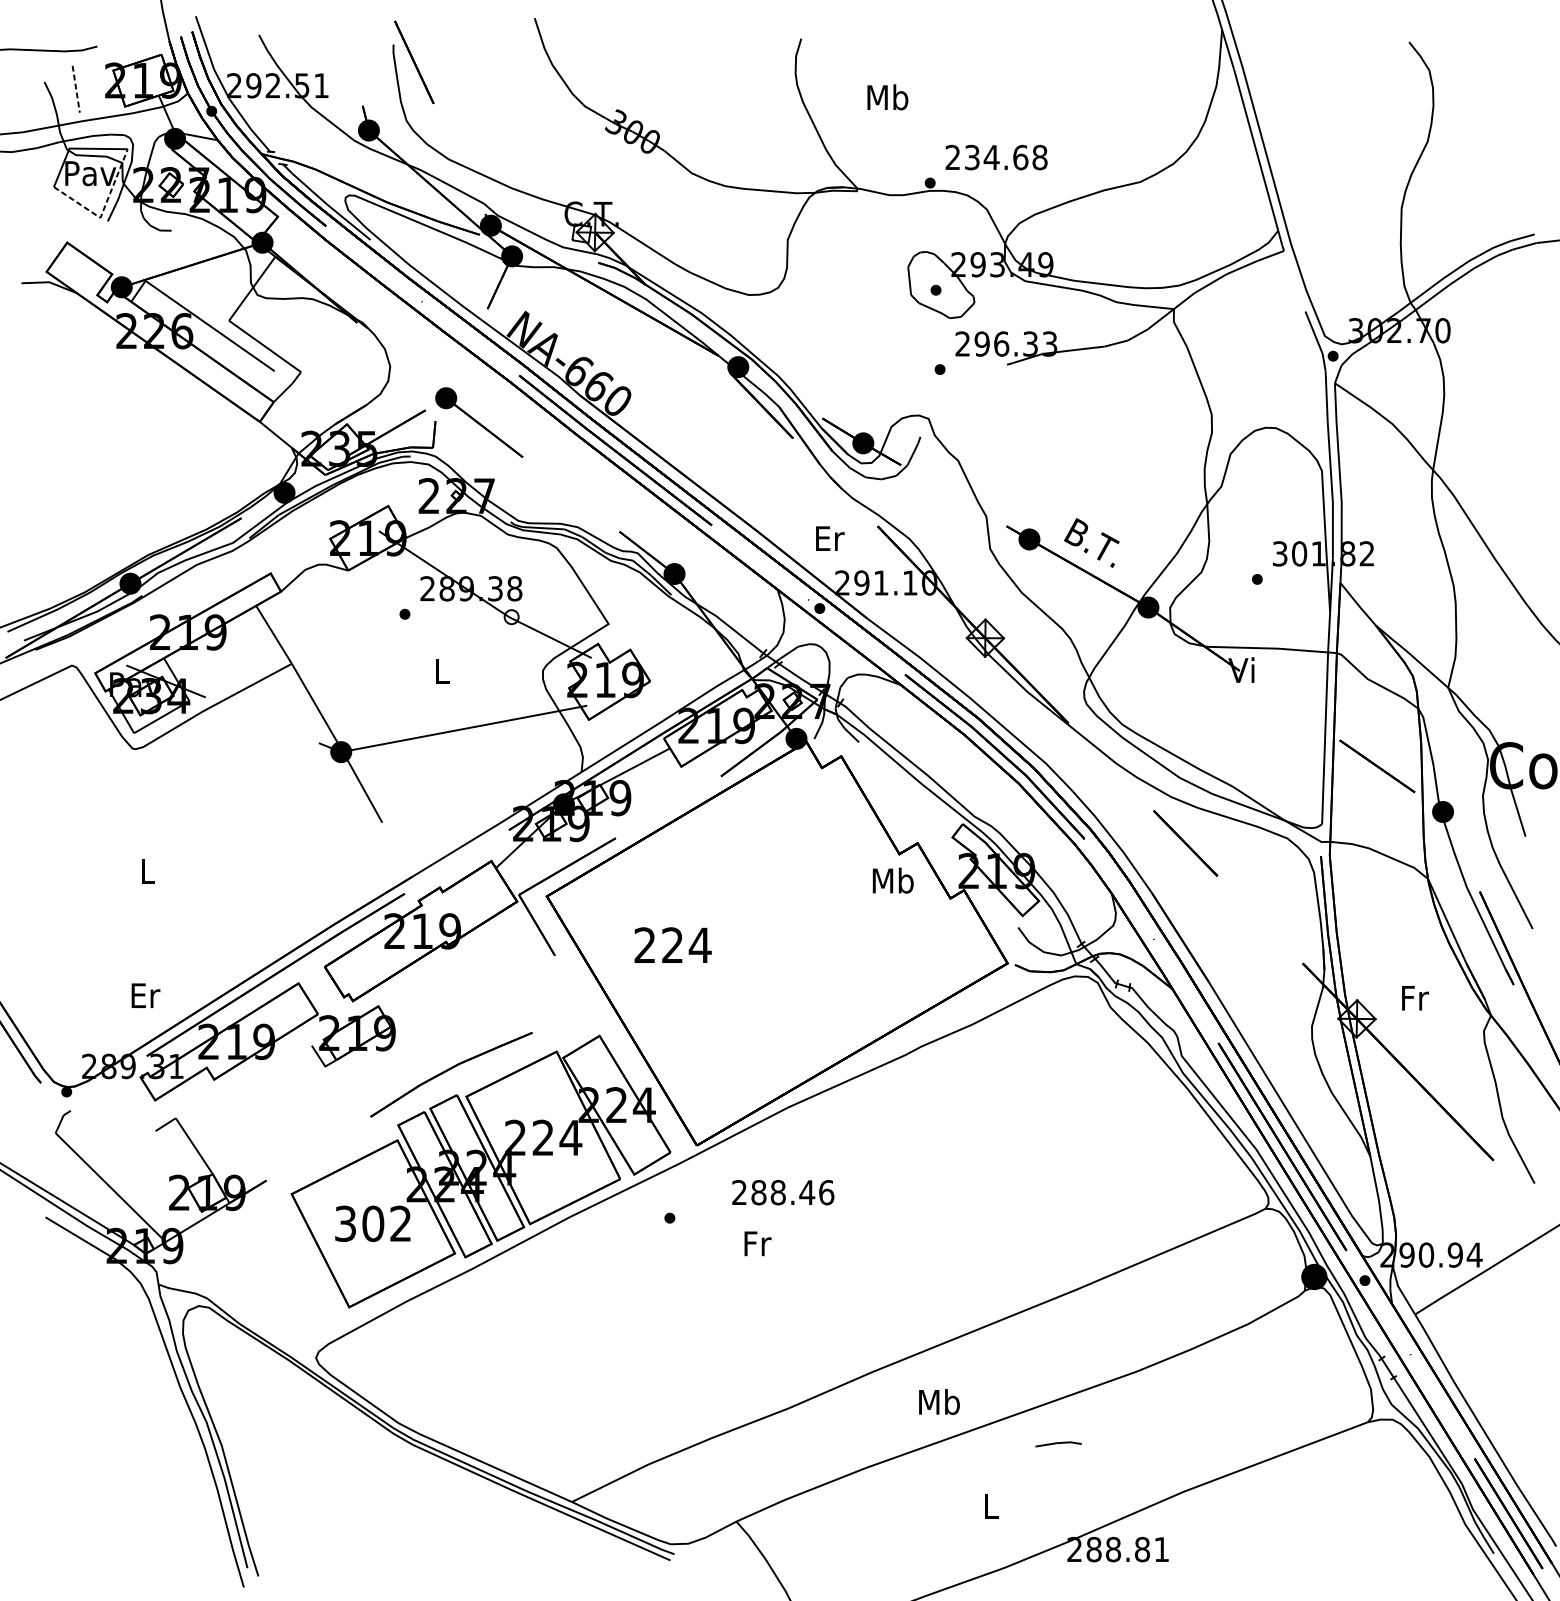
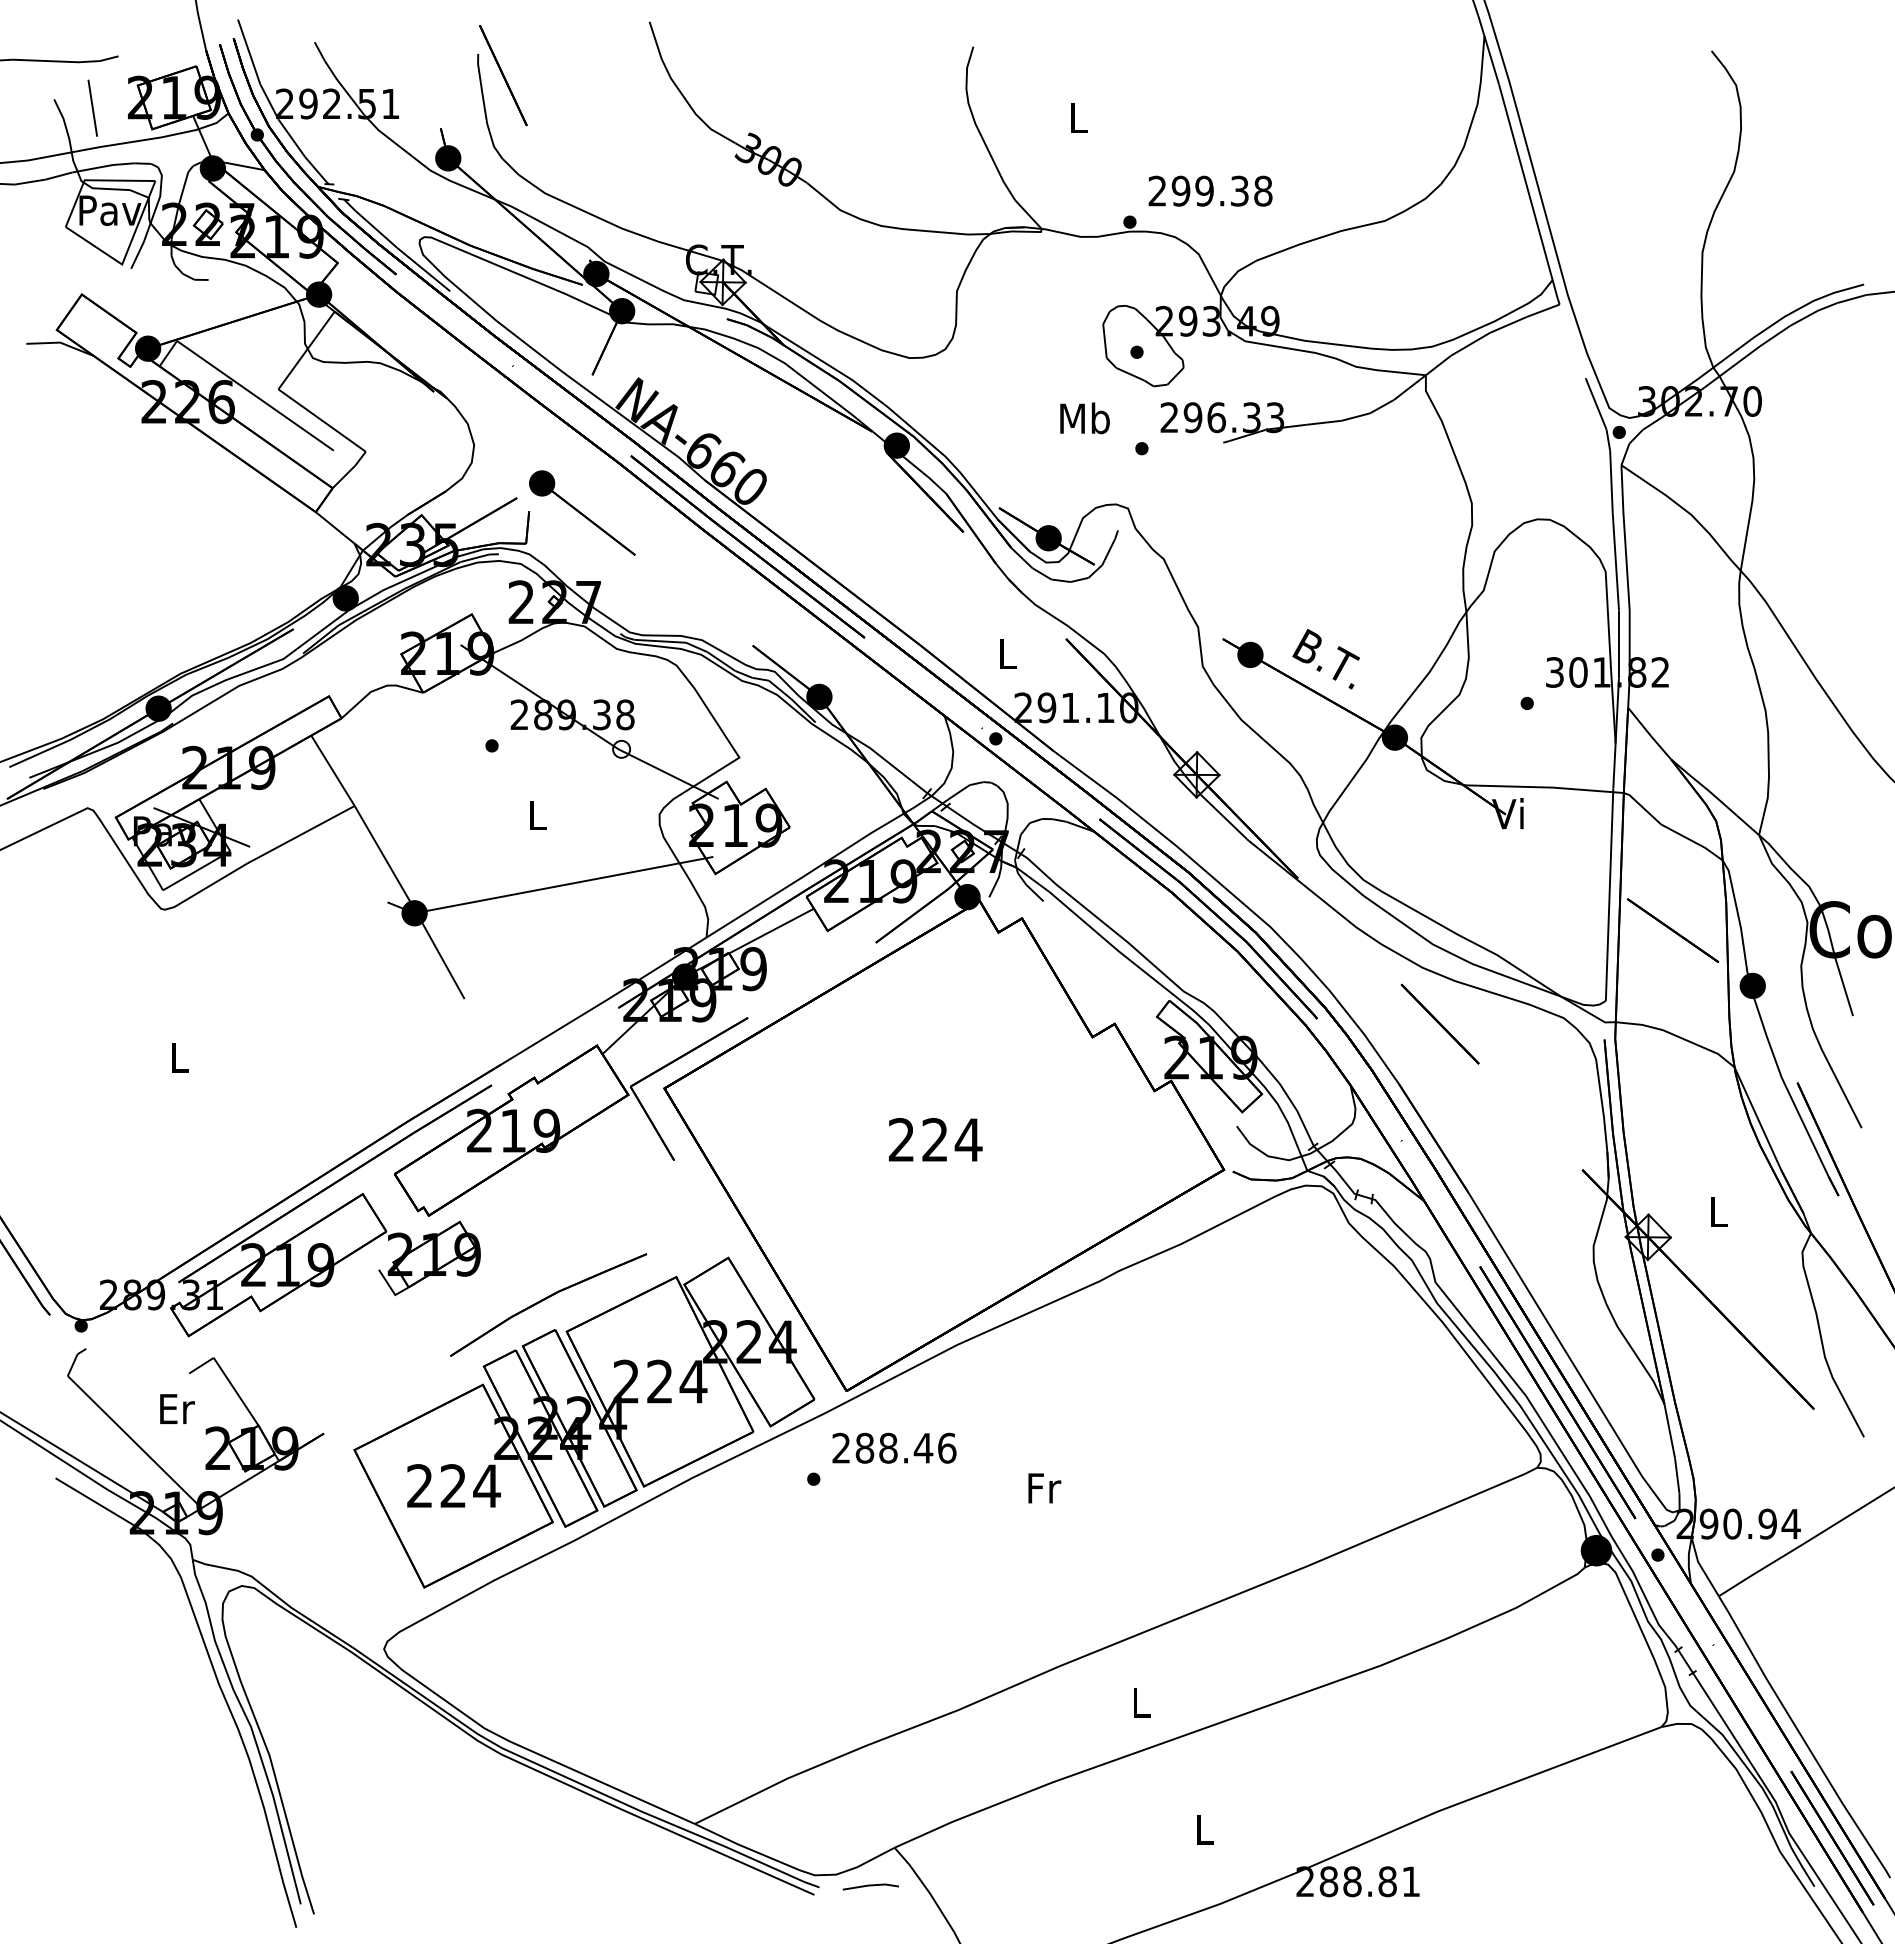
line: (75, 89) -> (92, 108), dashed -> solid
text: (887, 96) -> (1078, 117), Mb -> L
text: (996, 157) -> (1210, 190), 234.68 -> 299.38
line: (103, 209) -> (126, 254), dashed -> solid
text: (830, 538) -> (1008, 653), Er -> L
text: (892, 880) -> (1084, 418), moved
text: (672, 945) -> (935, 1139), moved
text: (145, 995) -> (177, 1408), moved
text: (1415, 998) -> (1719, 1212), Fr -> L
text: (783, 1192) -> (894, 1447), moved
text: (373, 1224) -> (453, 1486), 302 -> 224
text: (757, 1243) -> (1044, 1488), moved
text: (938, 1401) -> (1140, 1702), Mb -> L
line: (1058, 1443) -> (870, 1886), moved

